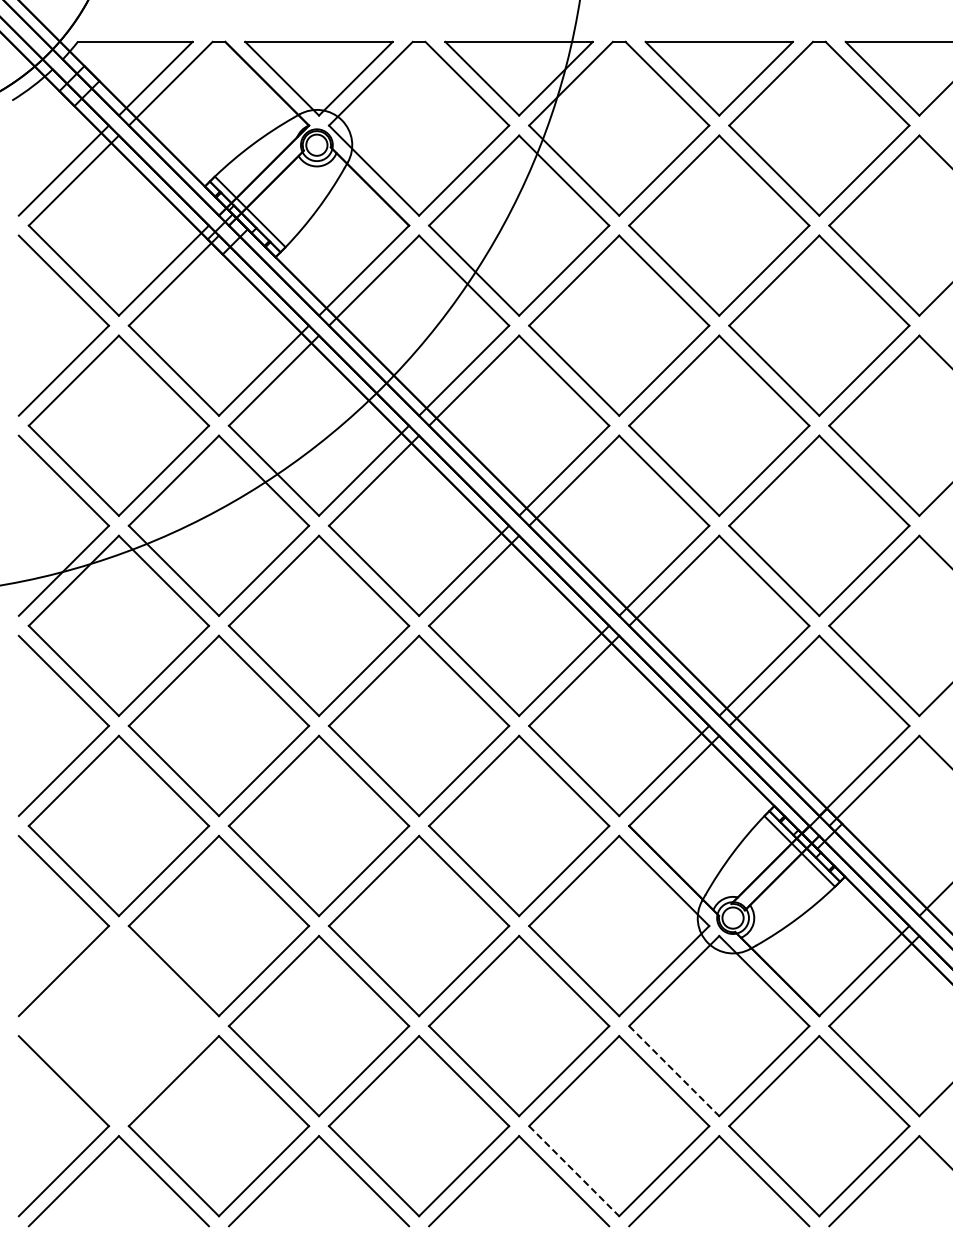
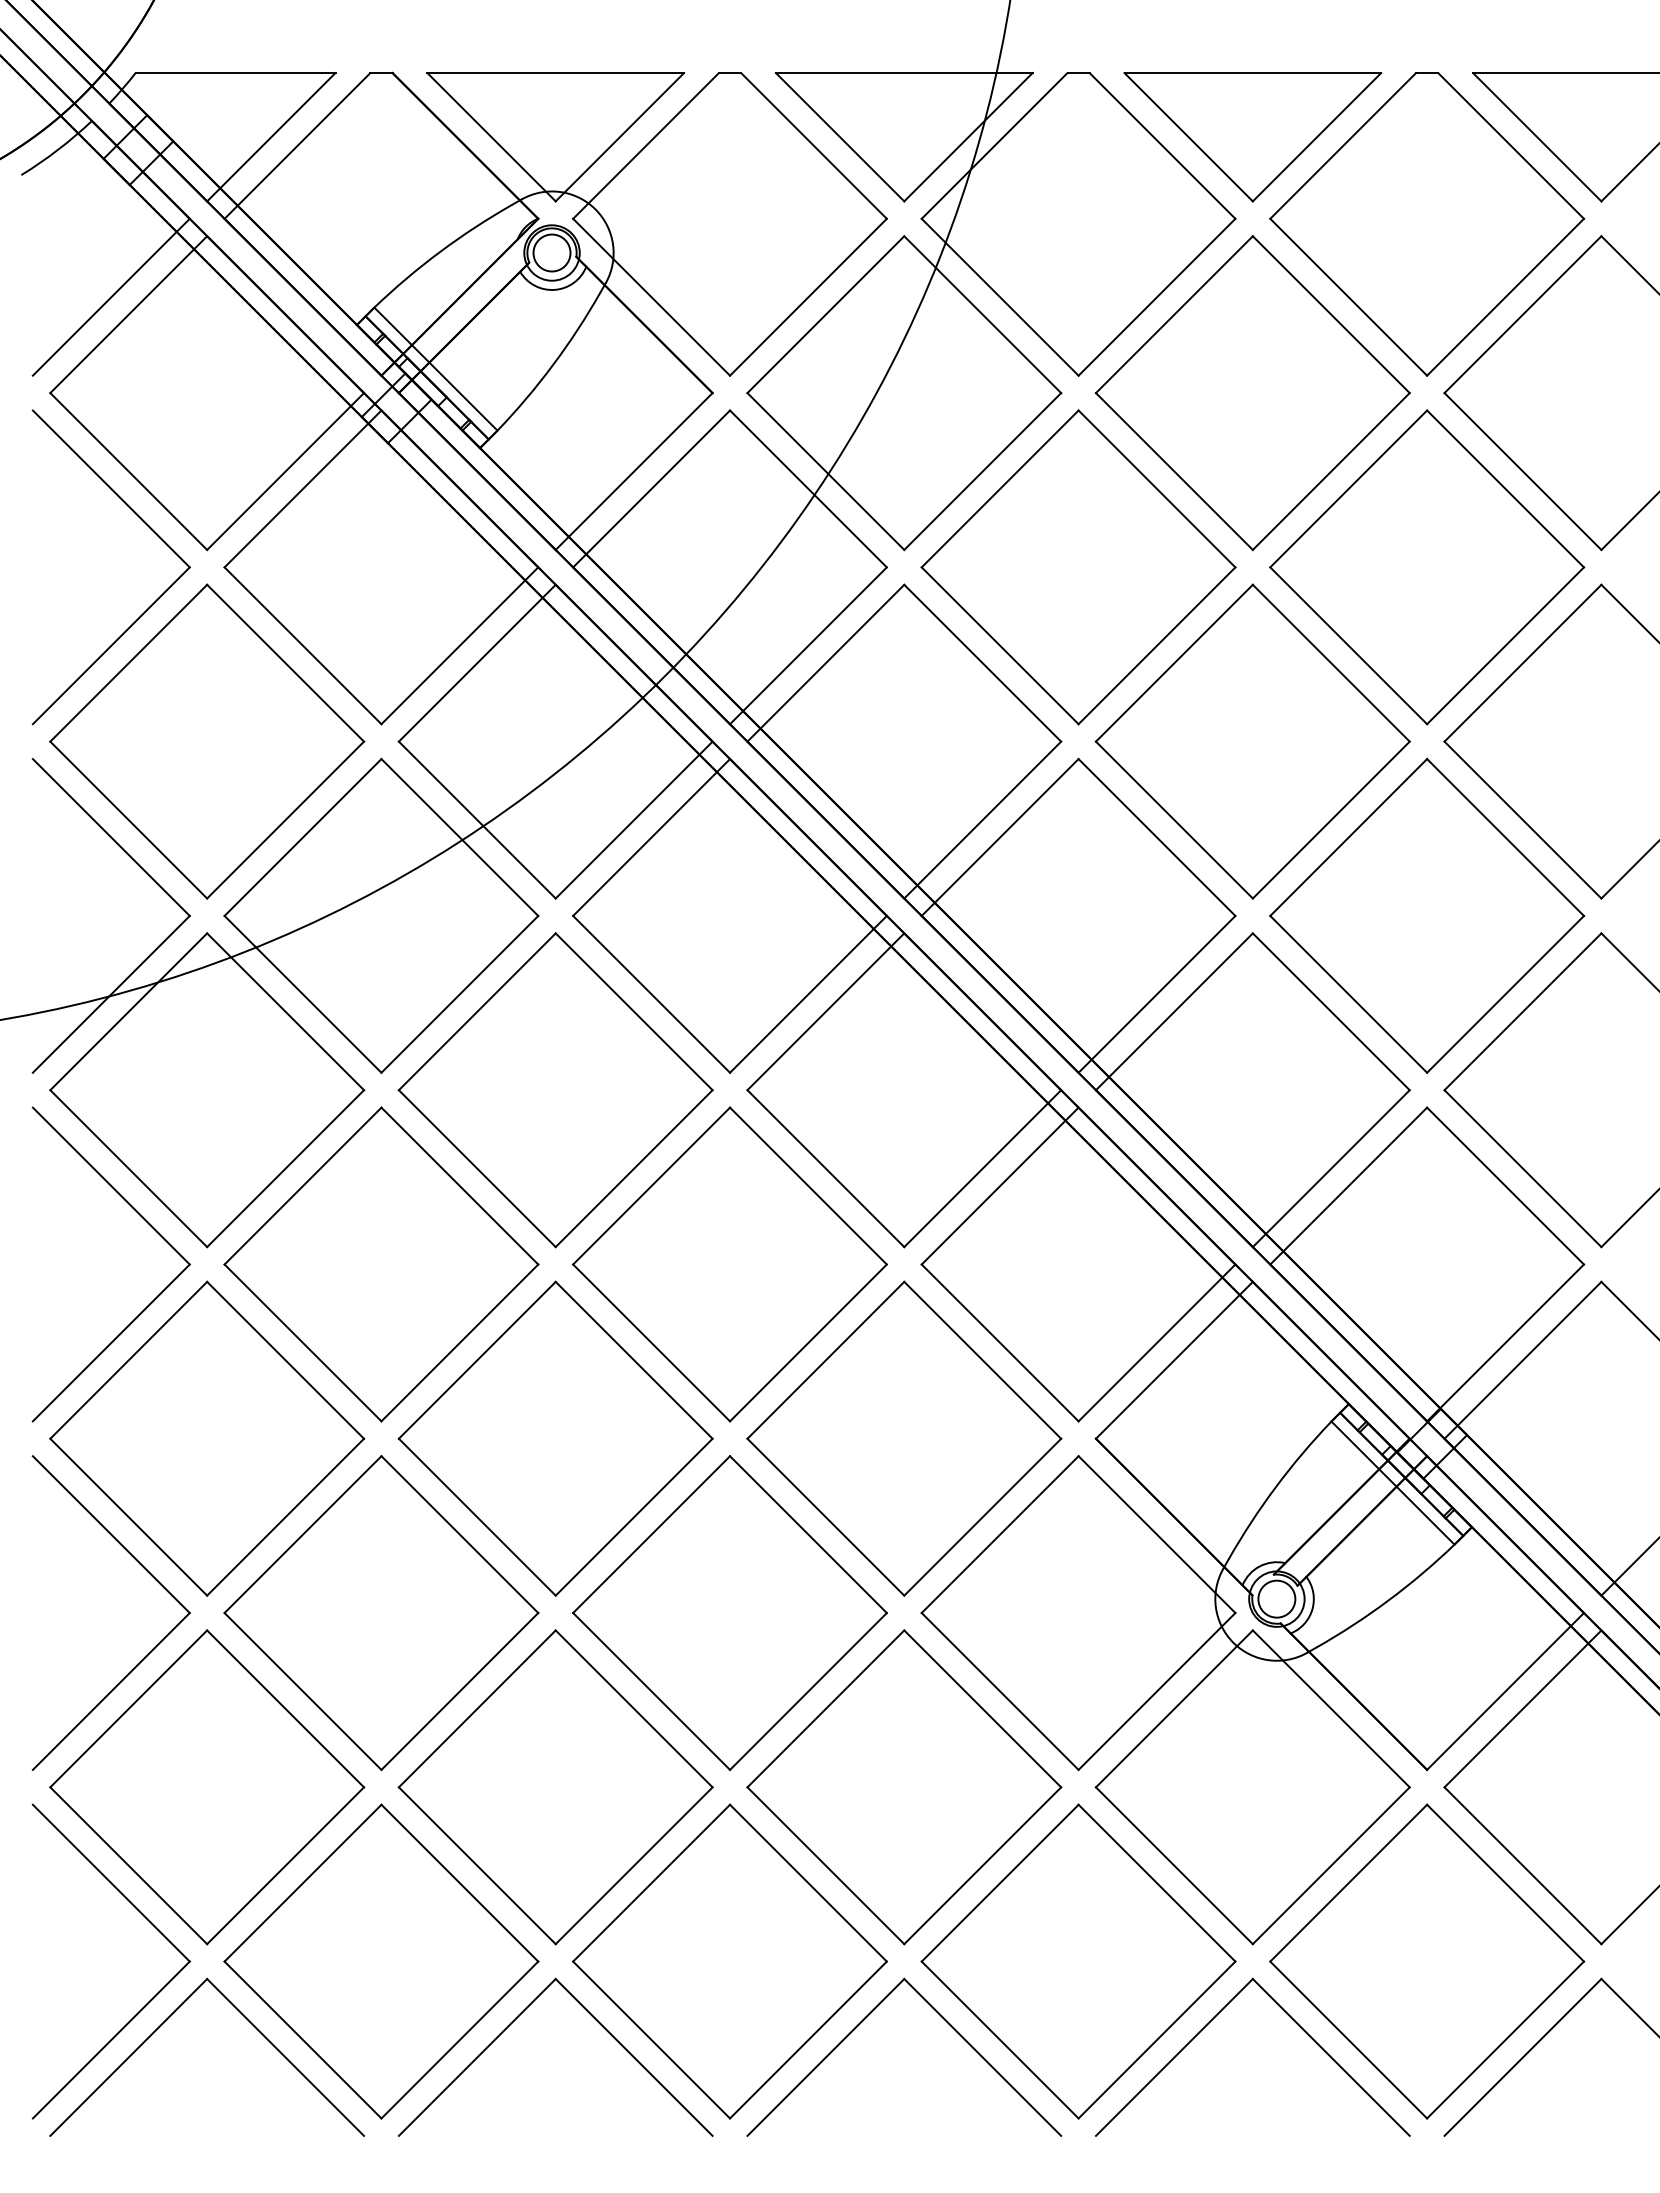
part: (118, 1025) -> (206, 1786), added
line: (674, 1071) -> (1174, 1866), dashed -> solid
line: (574, 1171) -> (1000, 2040), dashed -> solid

